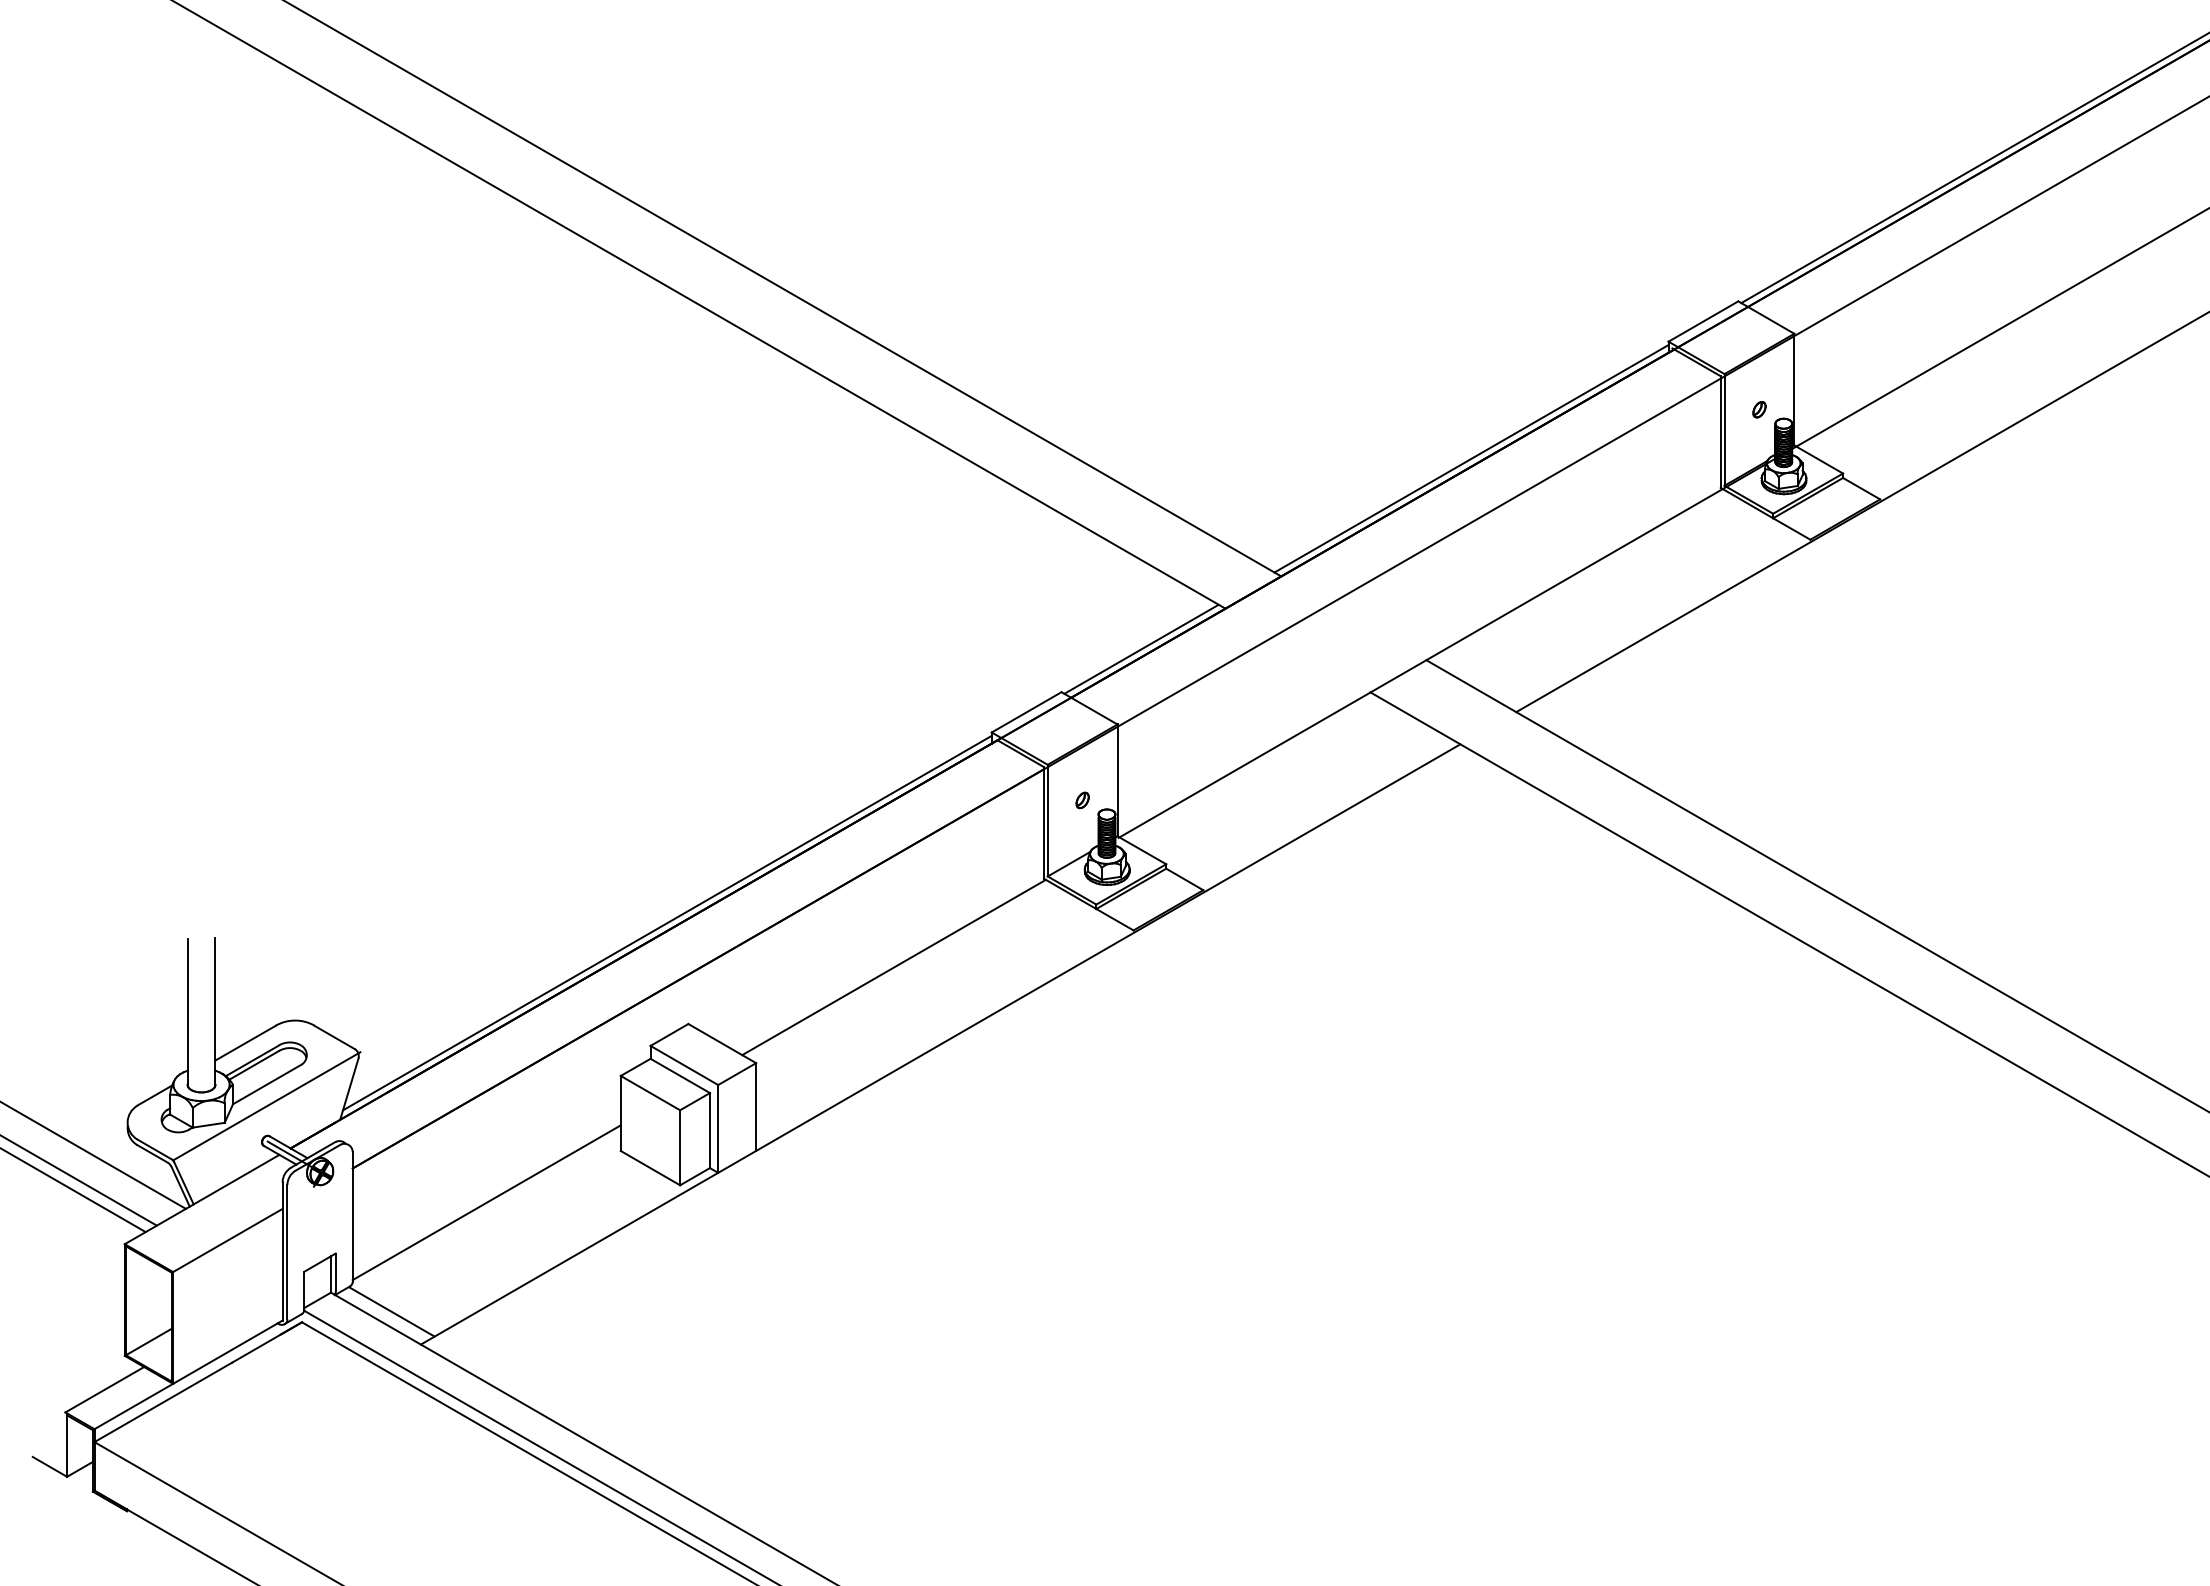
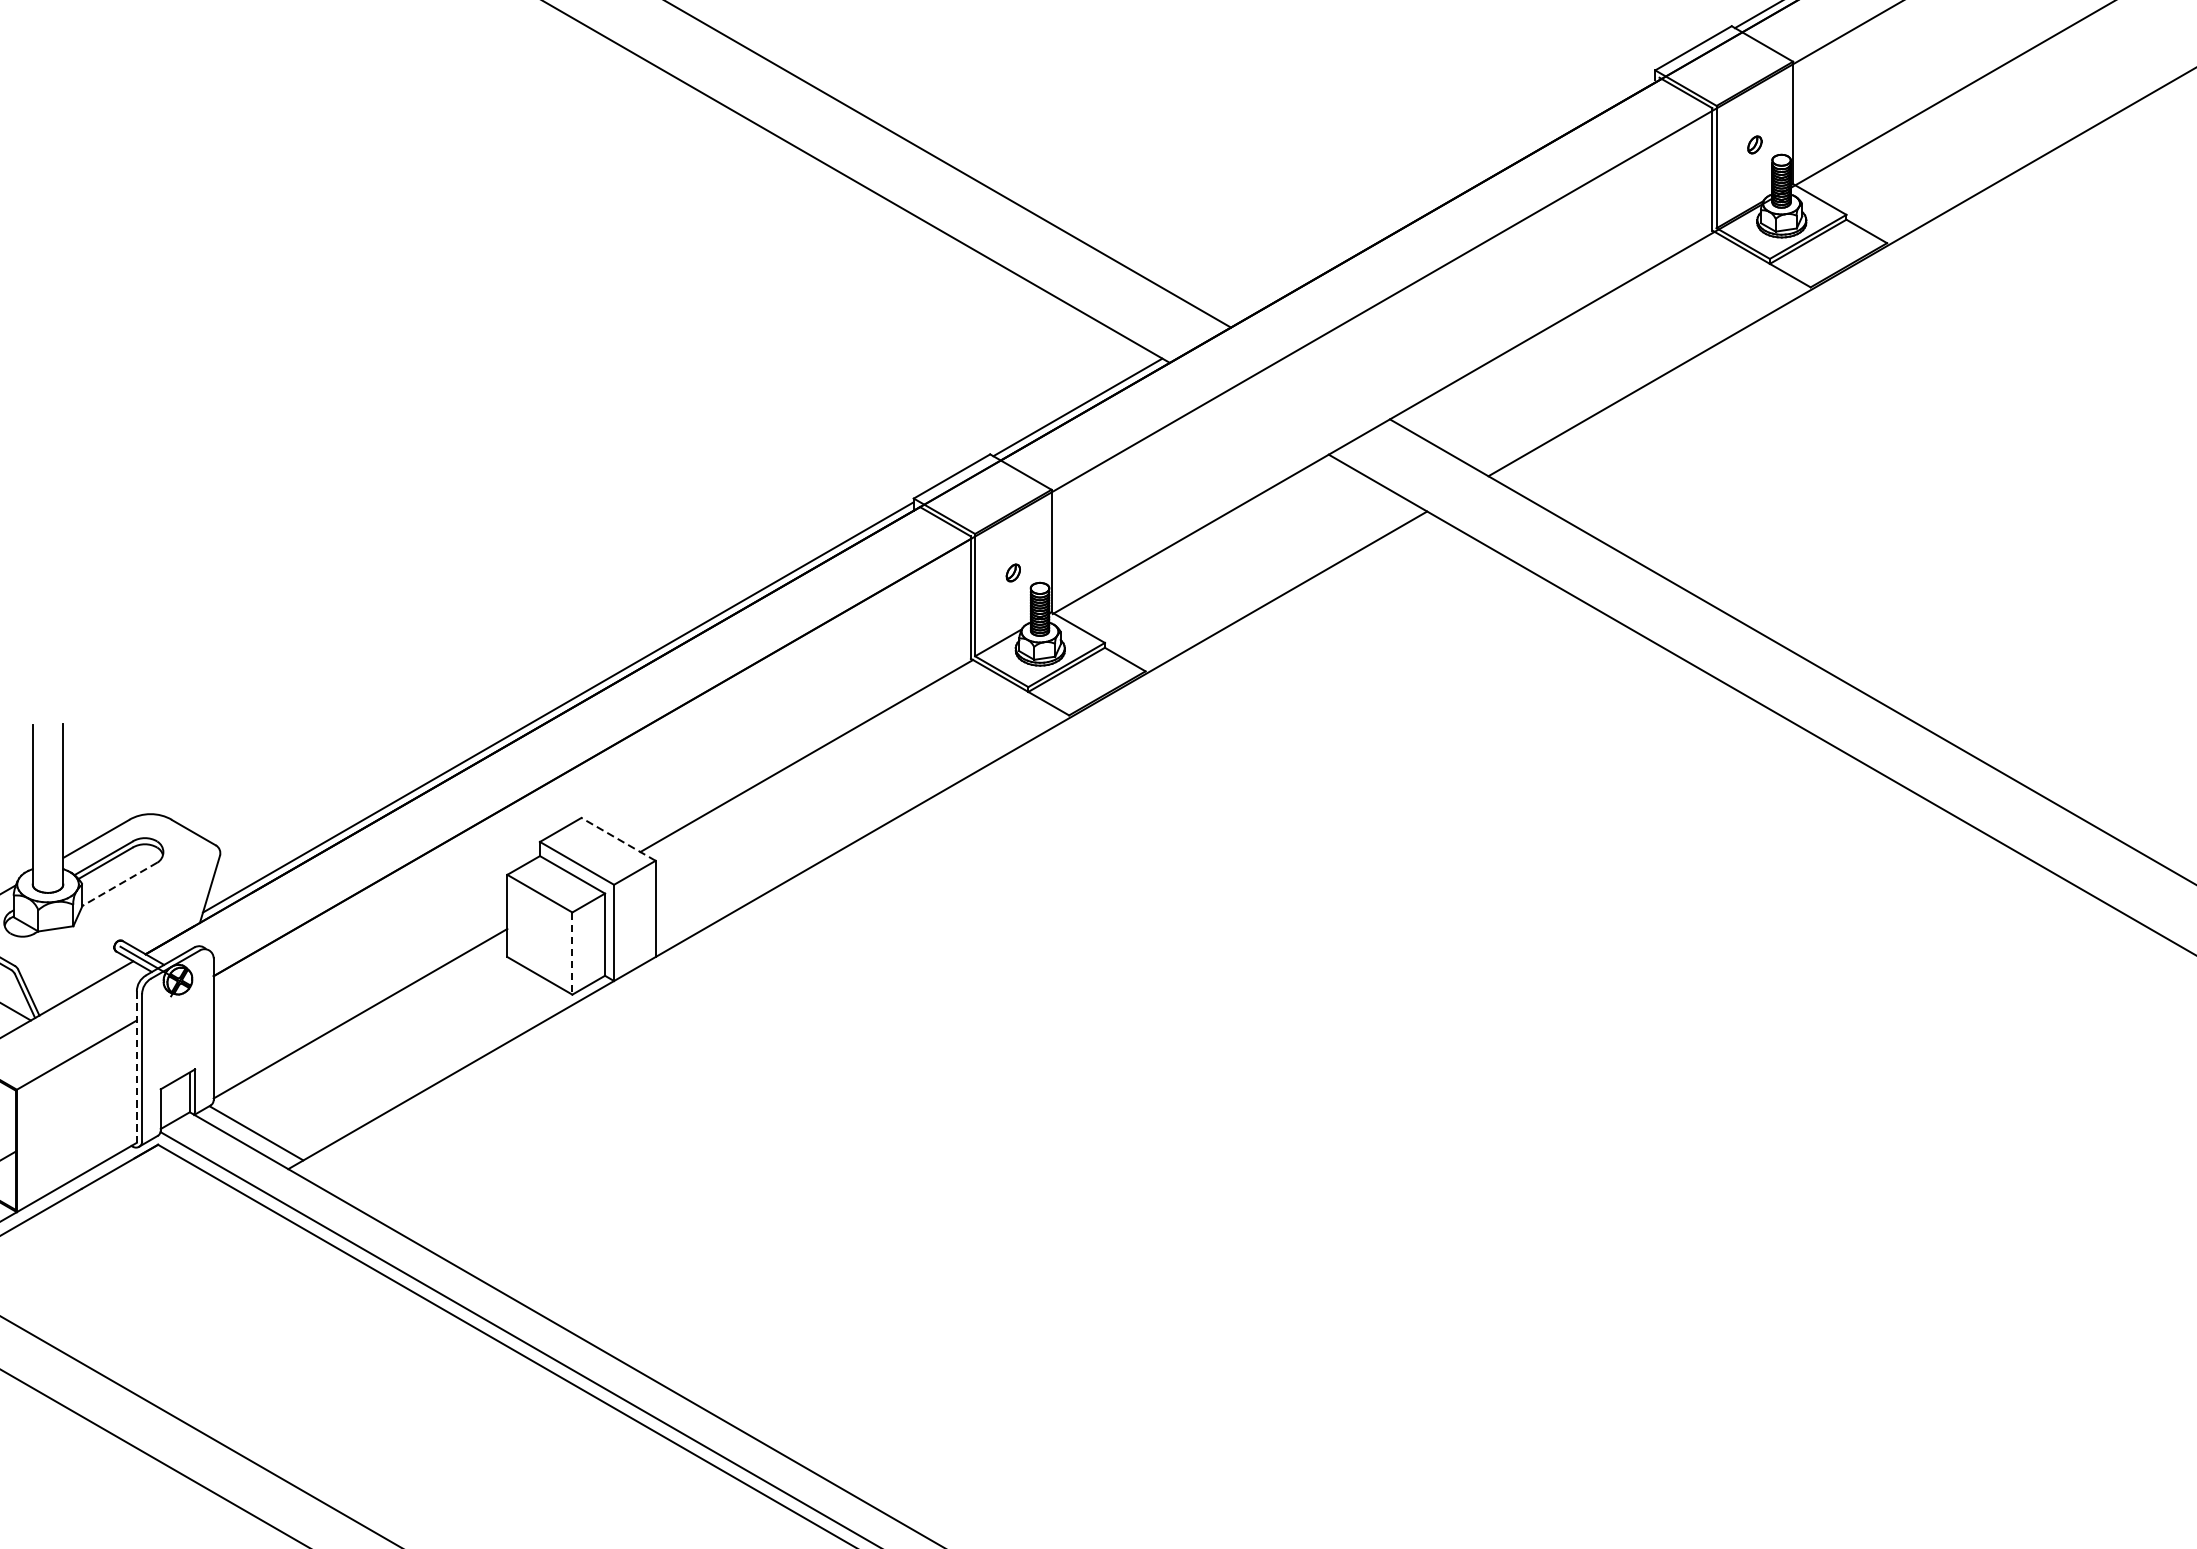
line: (1471, 458) -> (1439, 198), removed
line: (721, 1043) -> (617, 839), solid -> dashed
line: (266, 1084) -> (119, 884), solid -> dashed
line: (266, 1106) -> (119, 908), removed
line: (680, 1147) -> (572, 953), solid -> dashed
line: (282, 1251) -> (136, 1067), solid -> dashed

